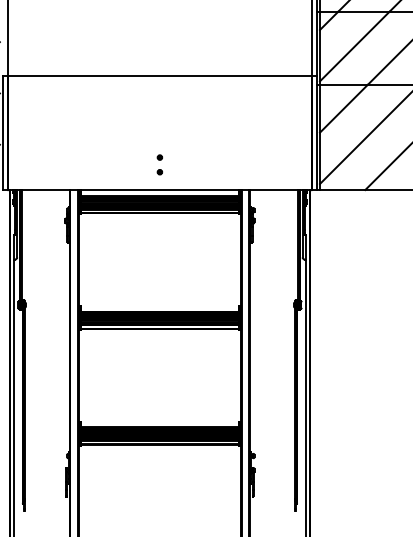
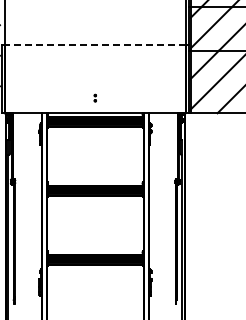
line: (158, 76) -> (94, 45), solid -> dashed
part: (160, 163) -> (95, 97), size x0.6

